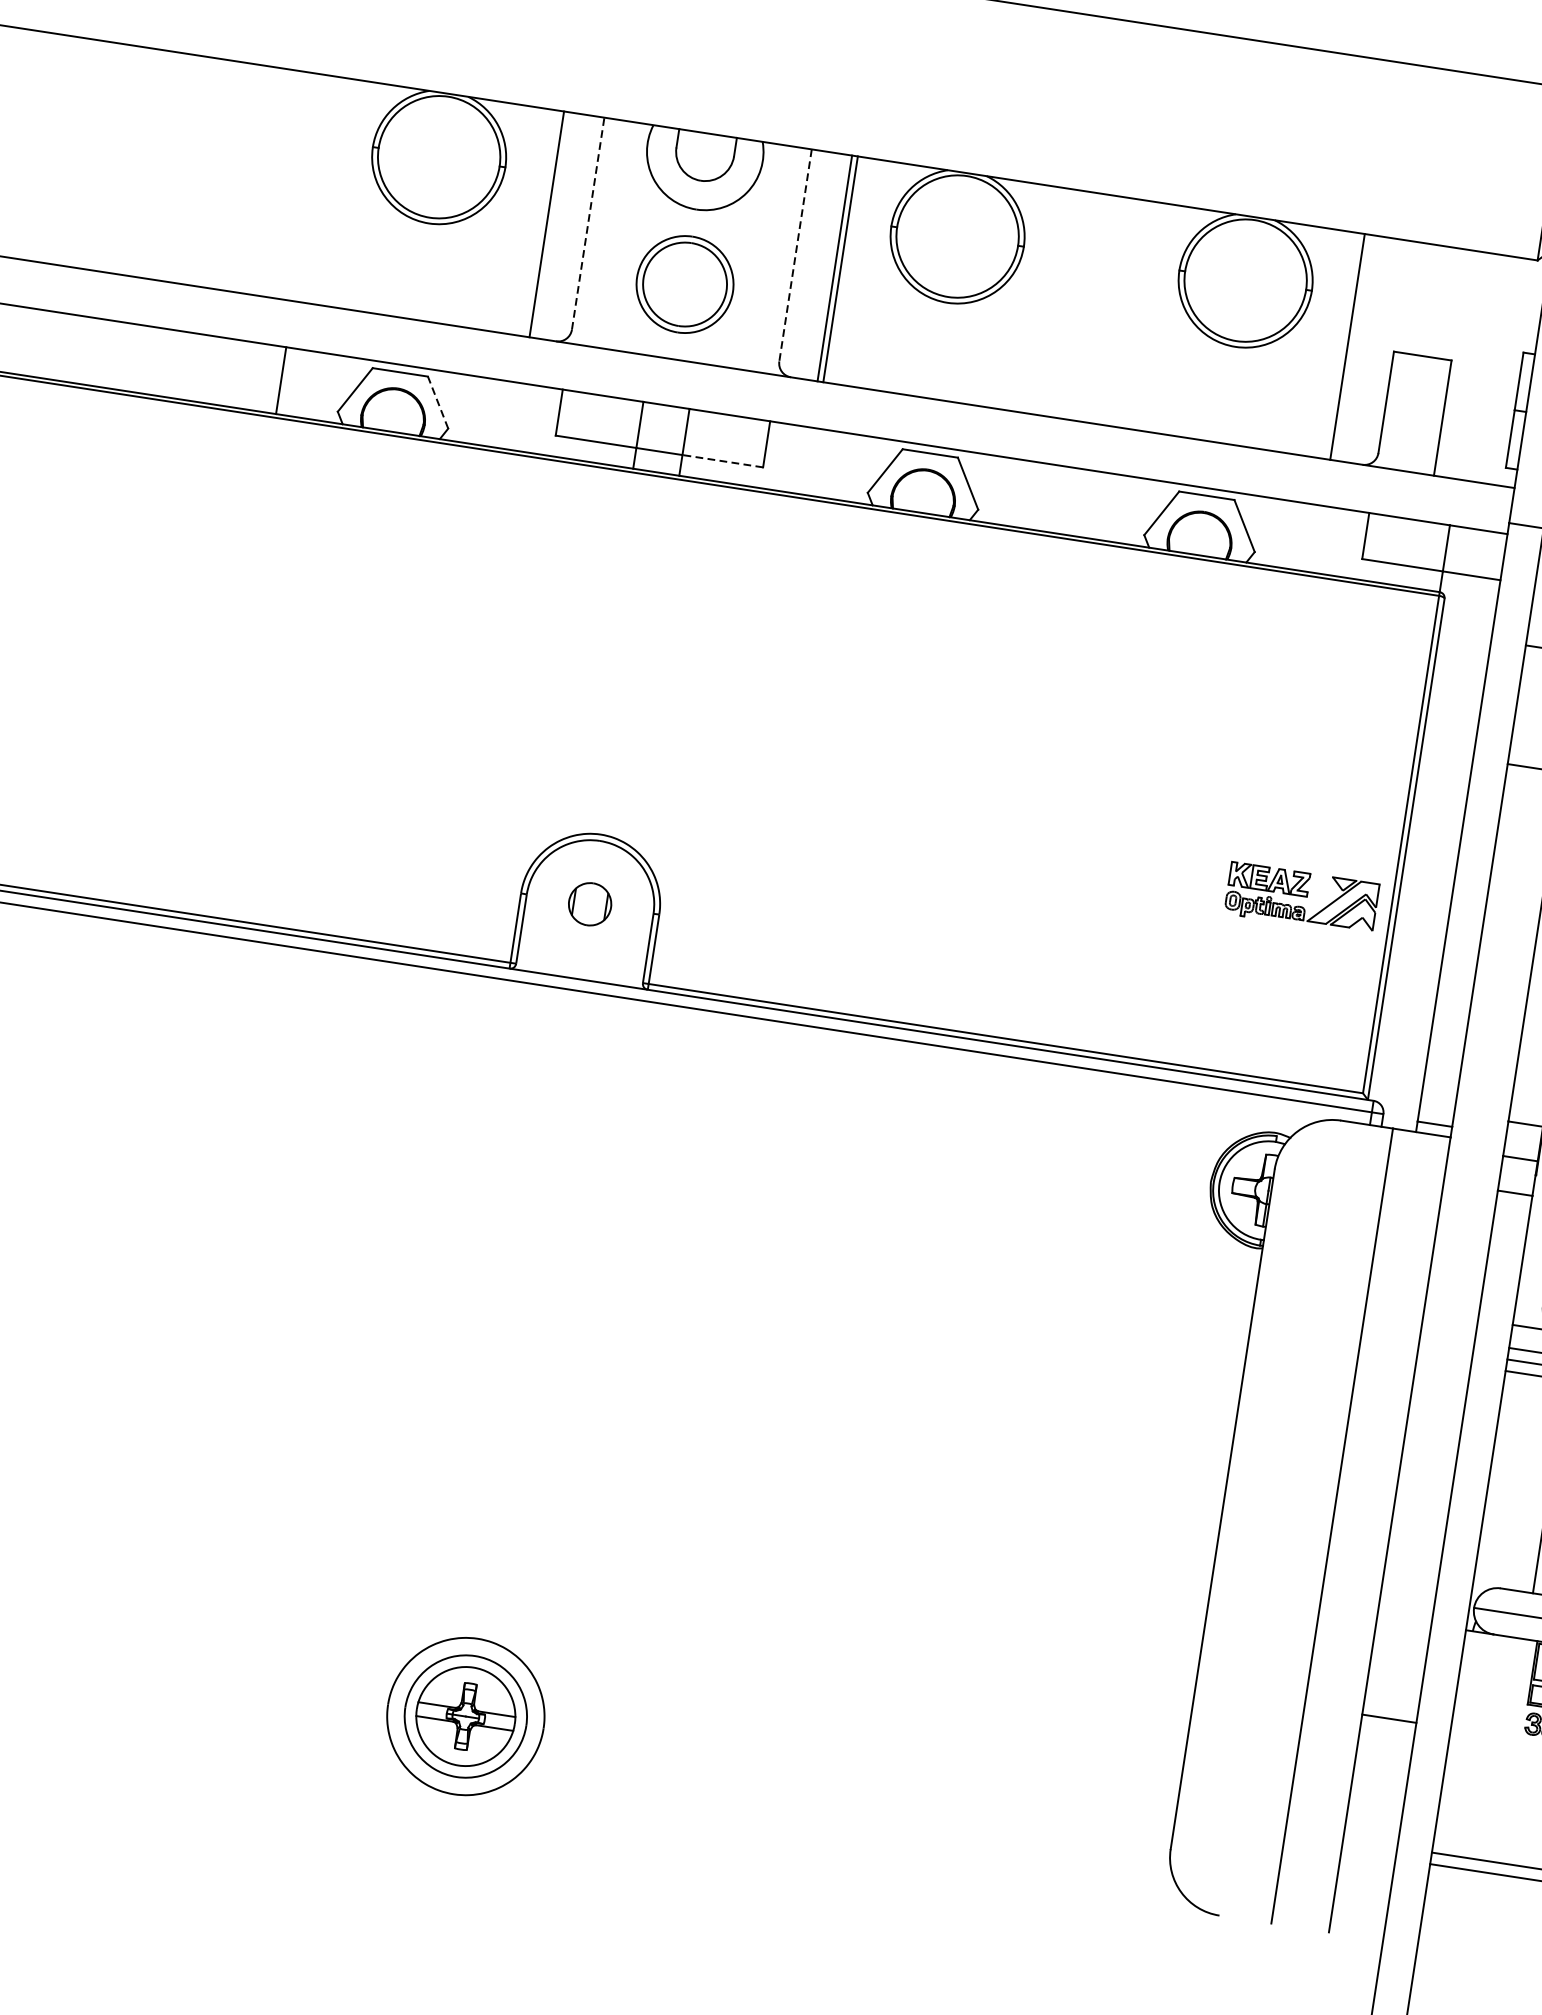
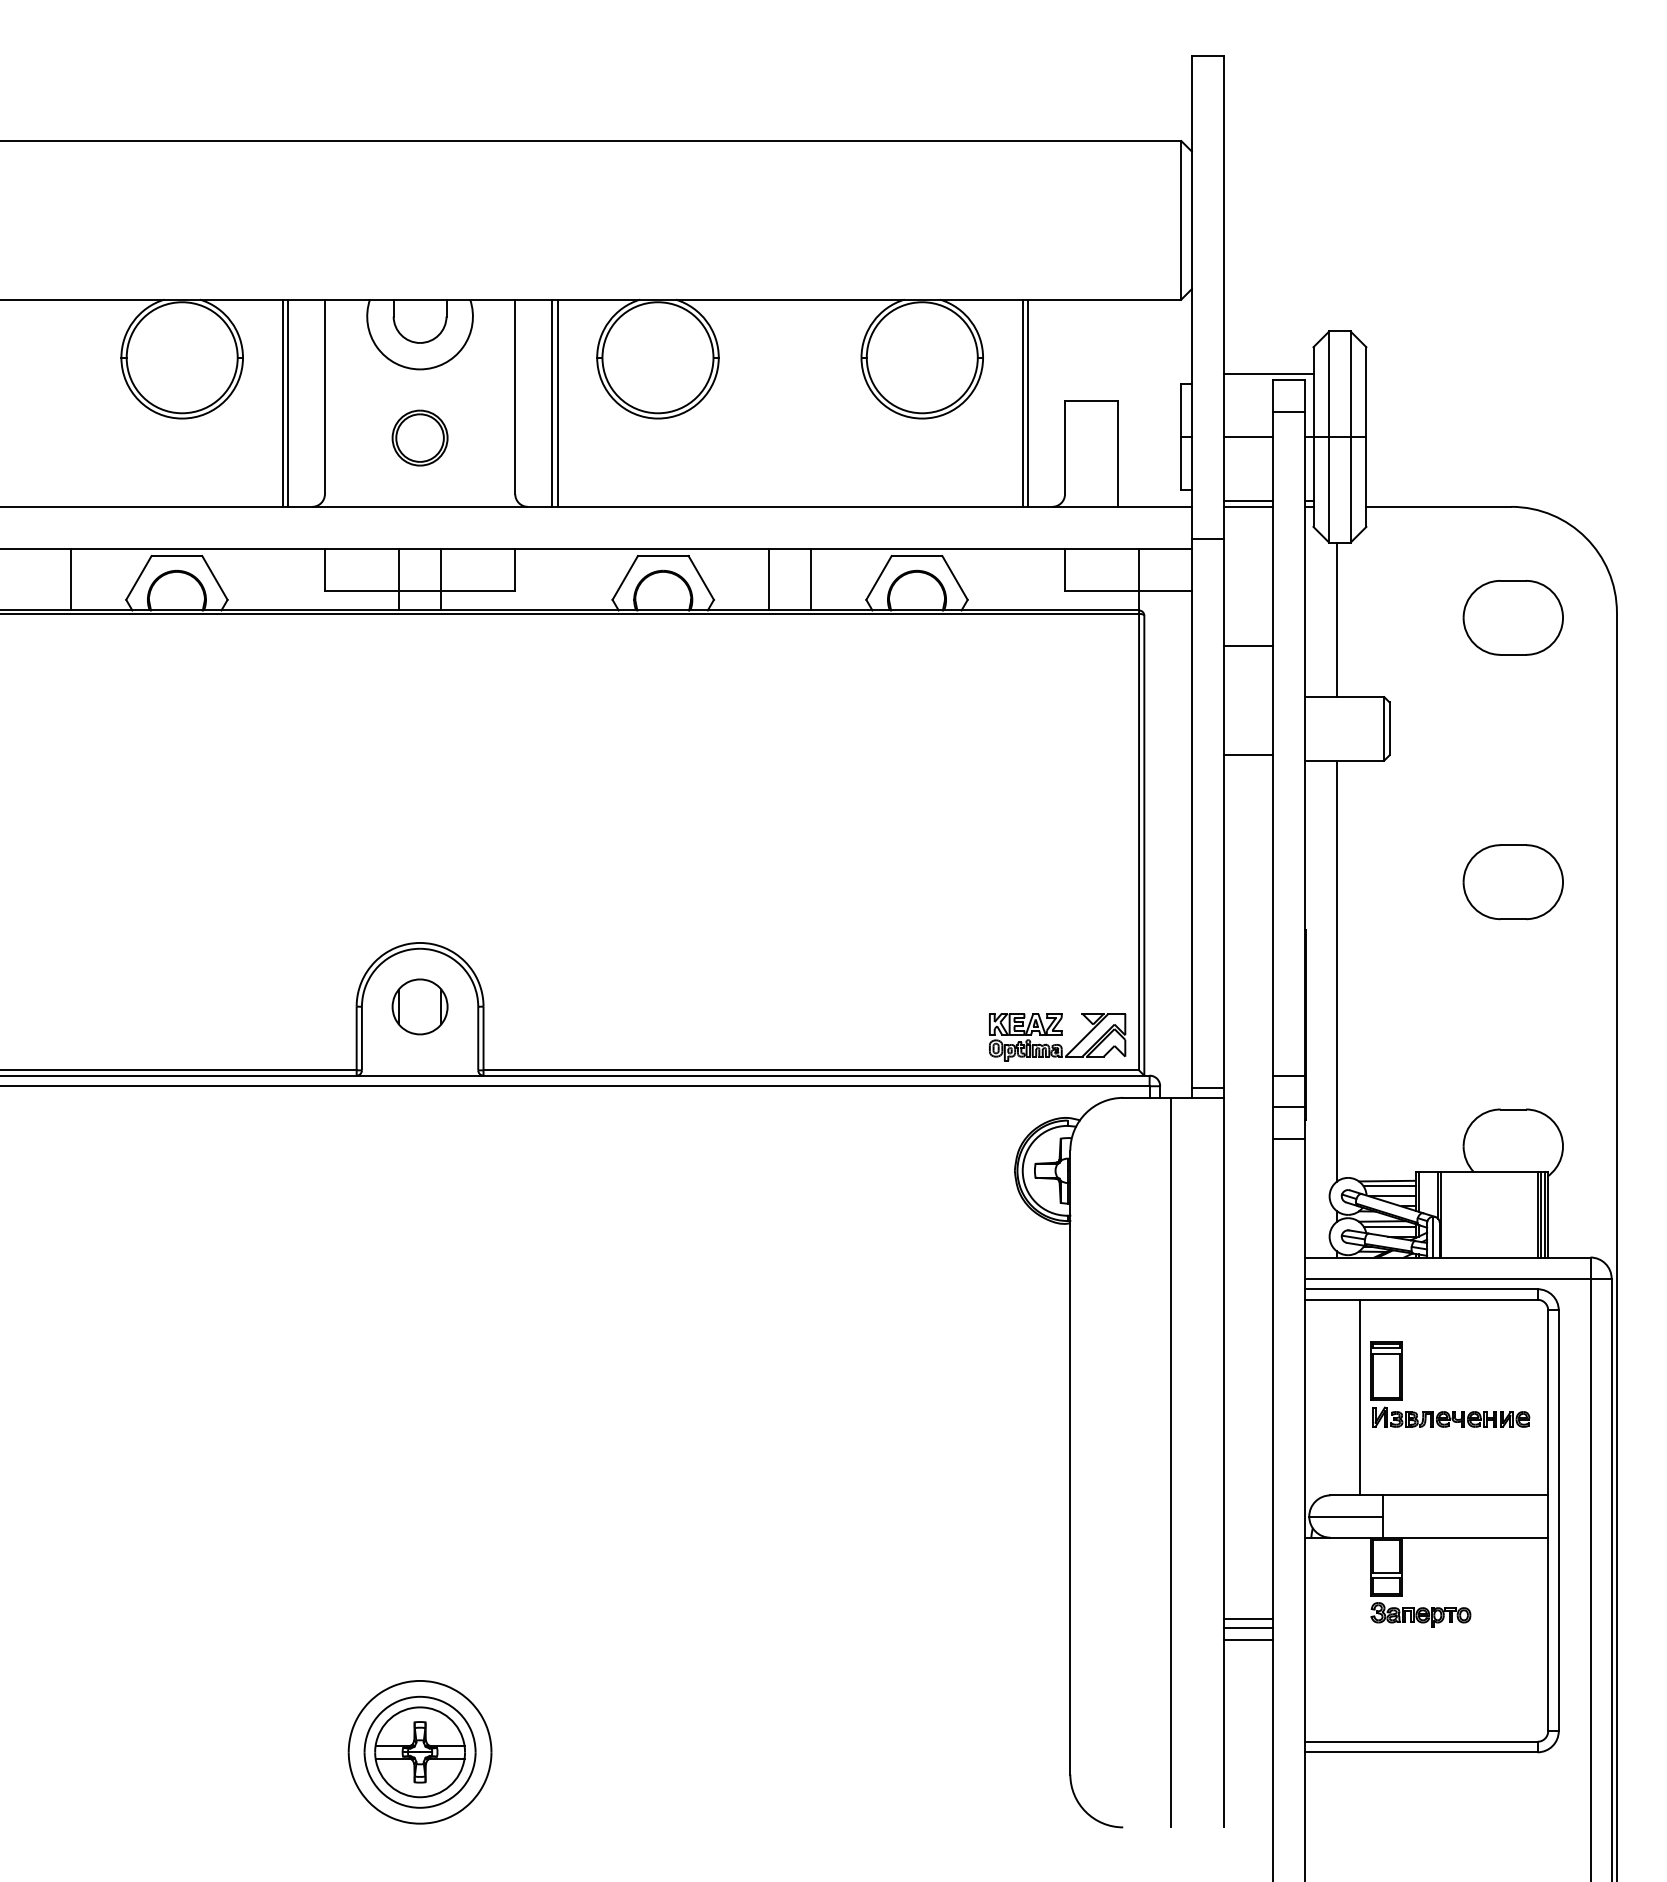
line: (540, 222) -> (282, 402), added
line: (587, 223) -> (324, 396), dashed -> solid
line: (795, 256) -> (515, 397), dashed -> solid
part: (684, 283) -> (419, 437), size x0.62
line: (1353, 347) -> (1028, 402), added
line: (437, 402) -> (214, 577), dashed -> solid
line: (721, 461) -> (477, 591), dashed -> solid
line: (1042, 496) -> (769, 579), added
line: (1087, 503) -> (811, 579), added
part: (1301, 898) -> (1057, 1037), moved
part: (589, 903) -> (419, 1006), size x1.43
line: (1390, 1709) -> (1248, 1619), added
line: (1387, 1732) -> (1248, 1640), added

